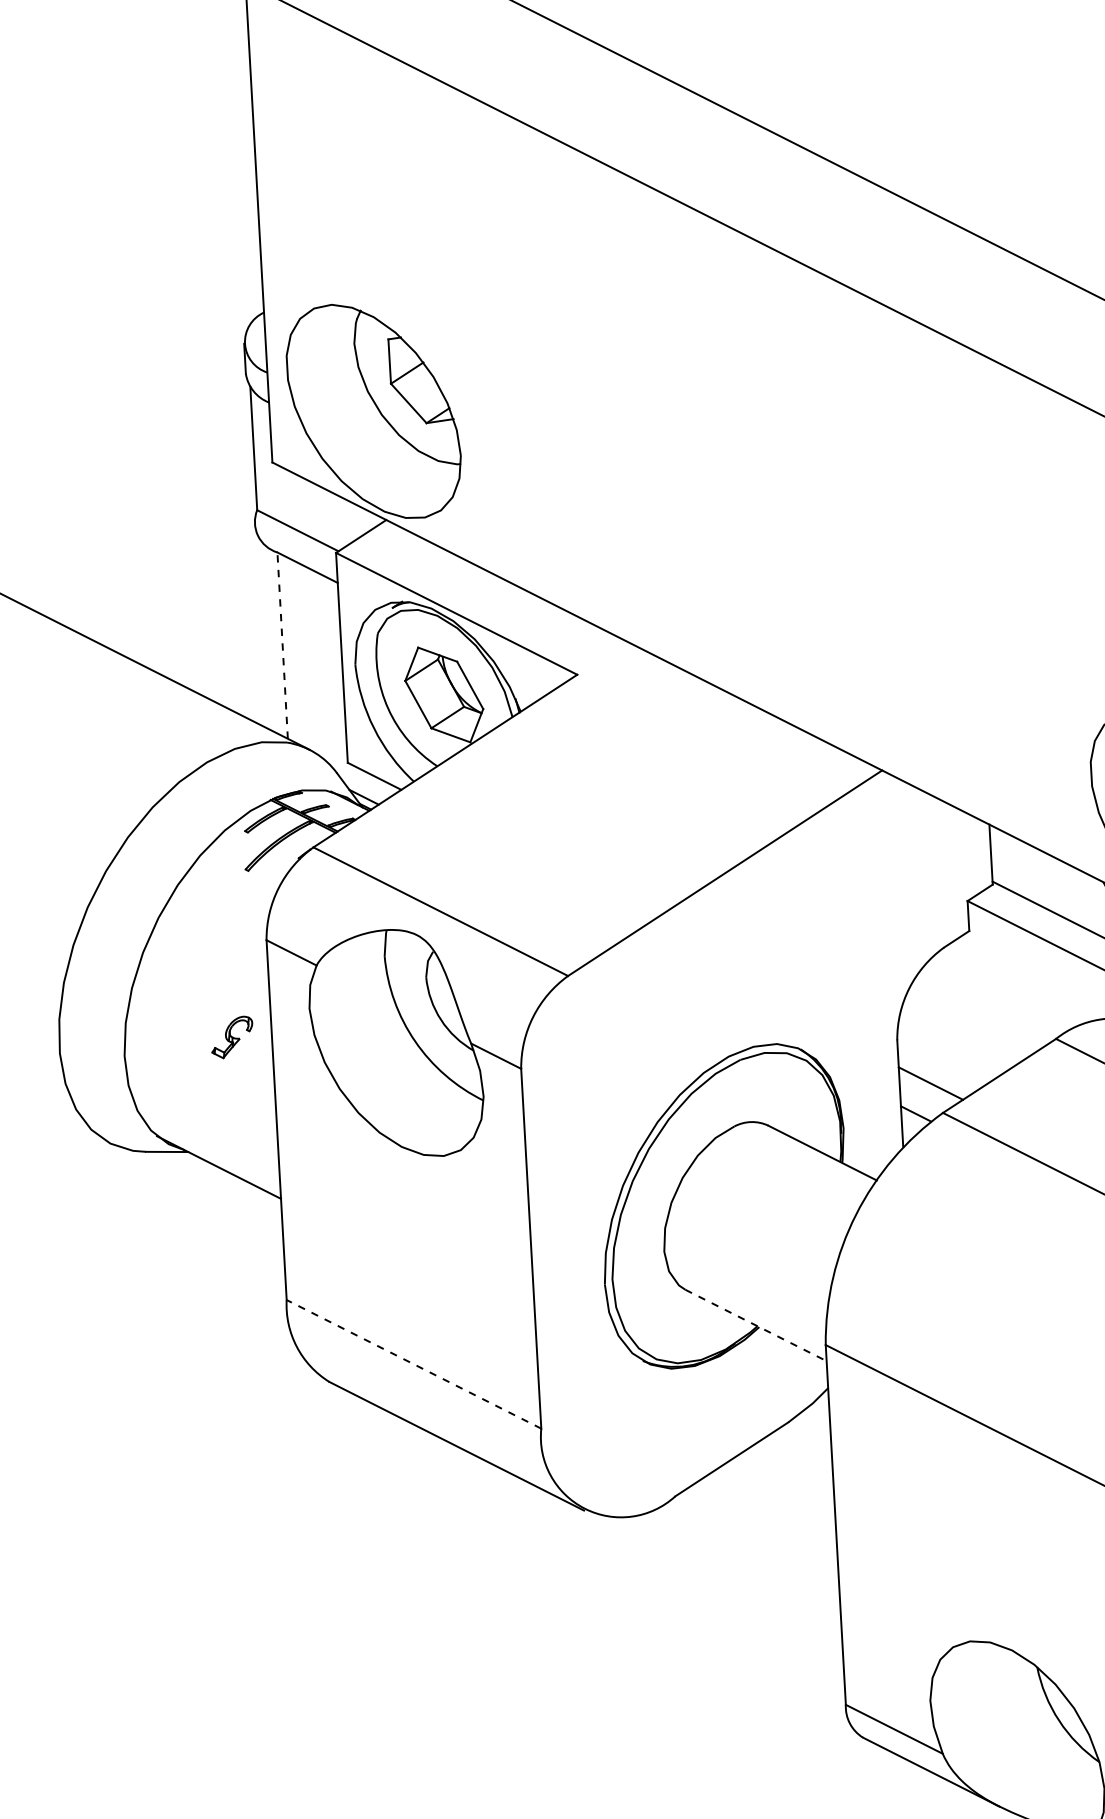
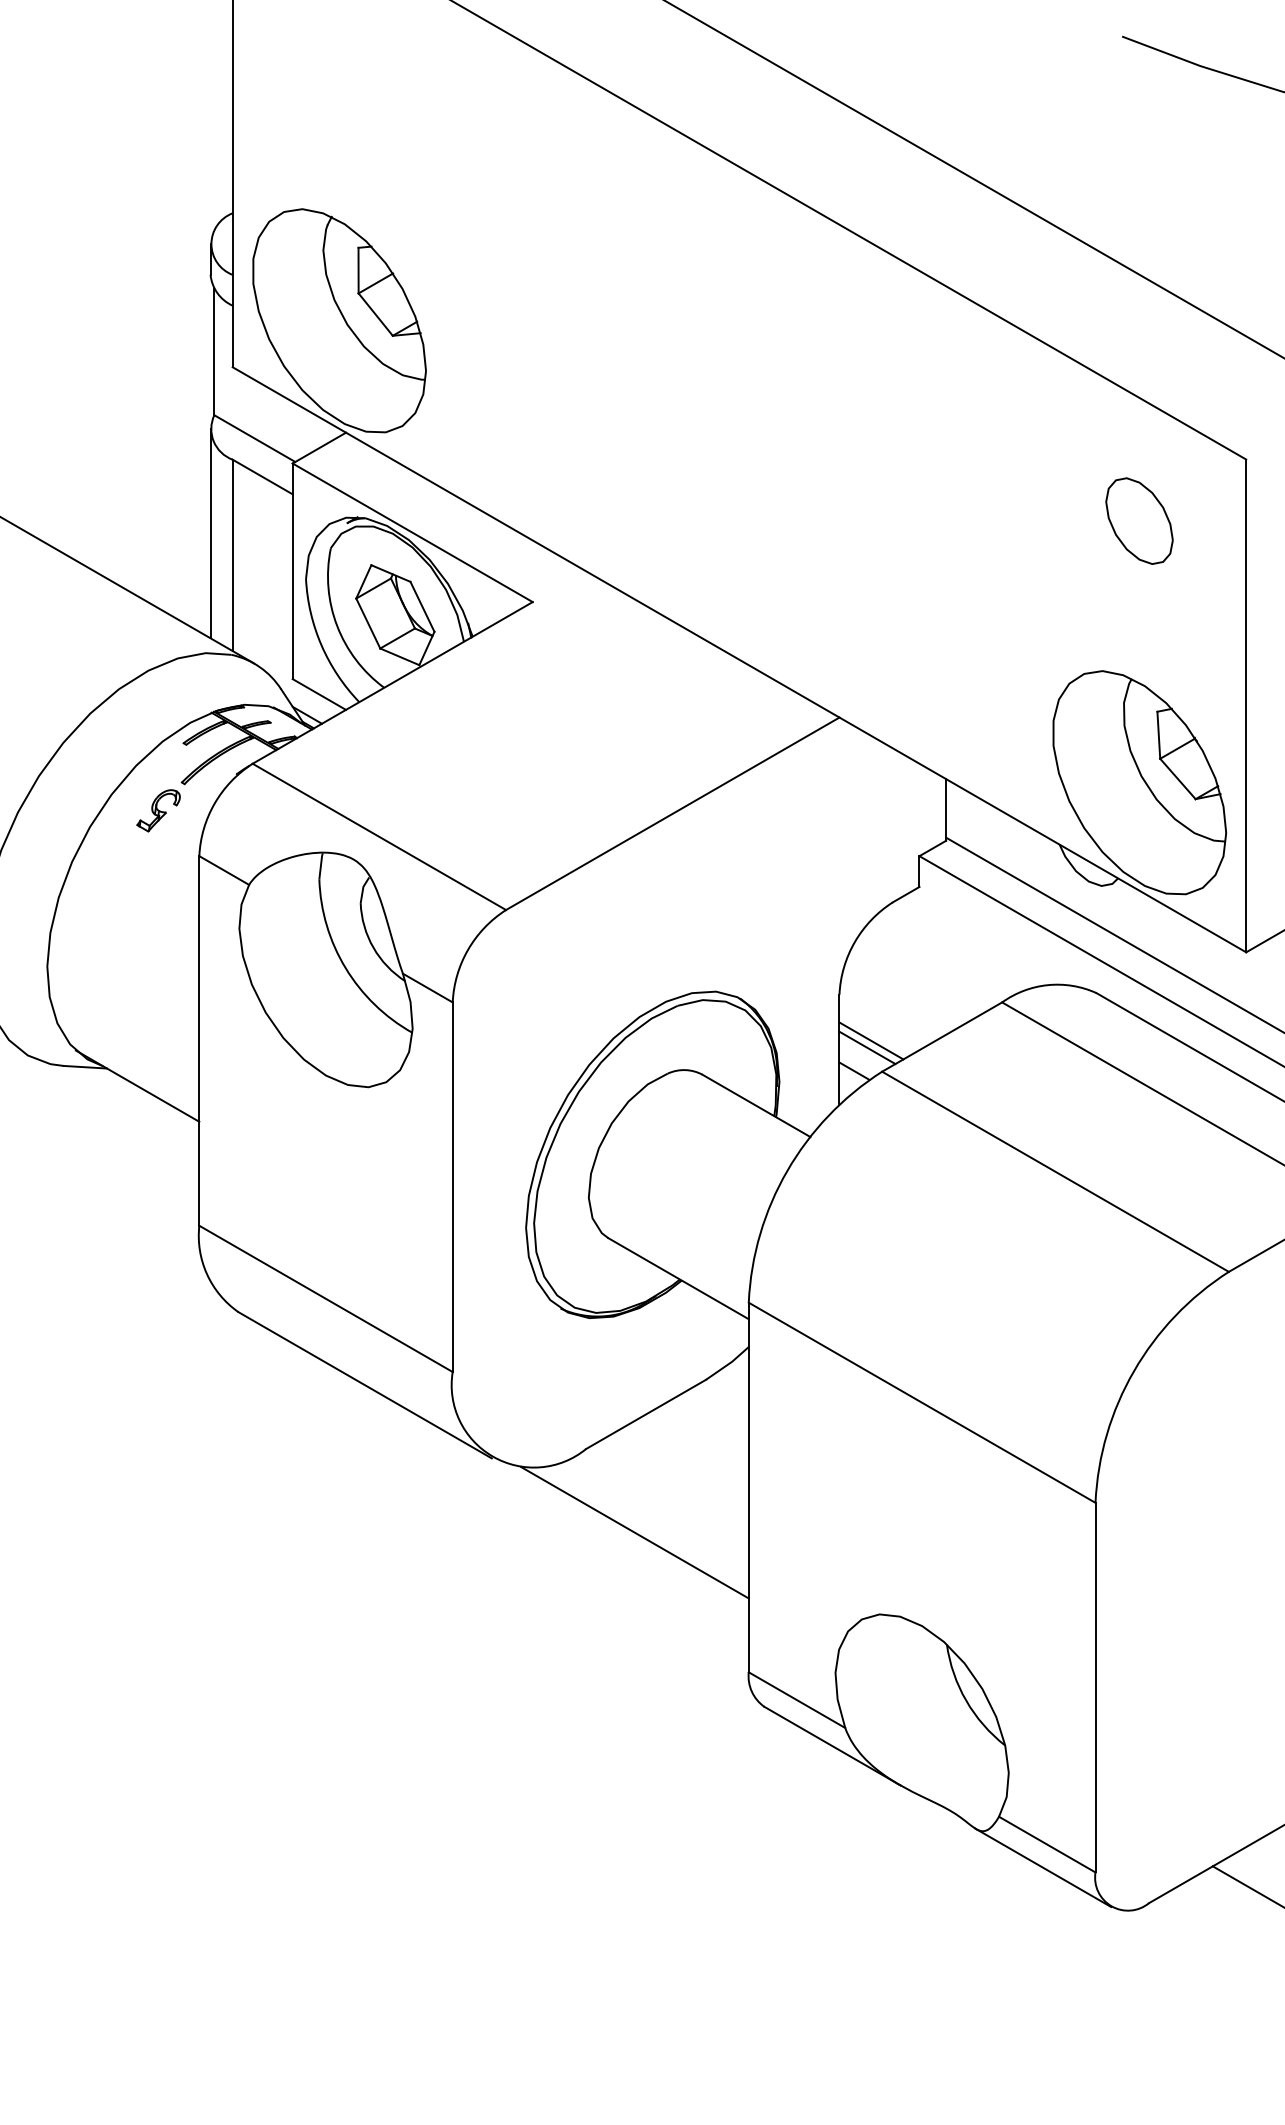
line: (259, 625) -> (210, 533), added
line: (282, 645) -> (232, 555), dashed -> solid
part: (232, 1037) -> (158, 810), moved
line: (927, 1090) -> (867, 1047), added
line: (756, 1325) -> (678, 1278), dashed -> solid
line: (413, 1363) -> (325, 1298), dashed -> solid
line: (727, 1574) -> (634, 1532), added

